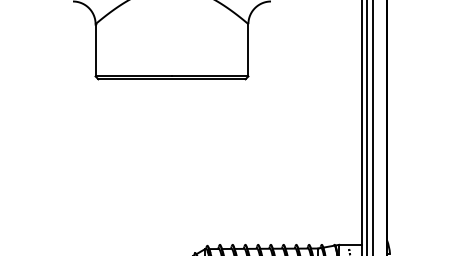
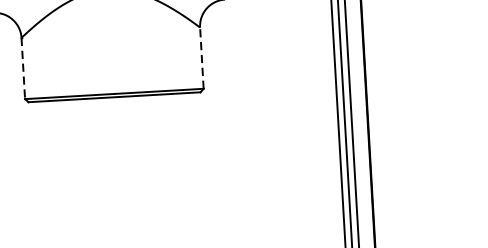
line: (248, 49) -> (201, 57), solid -> dashed
line: (95, 50) -> (23, 68), solid -> dashed

